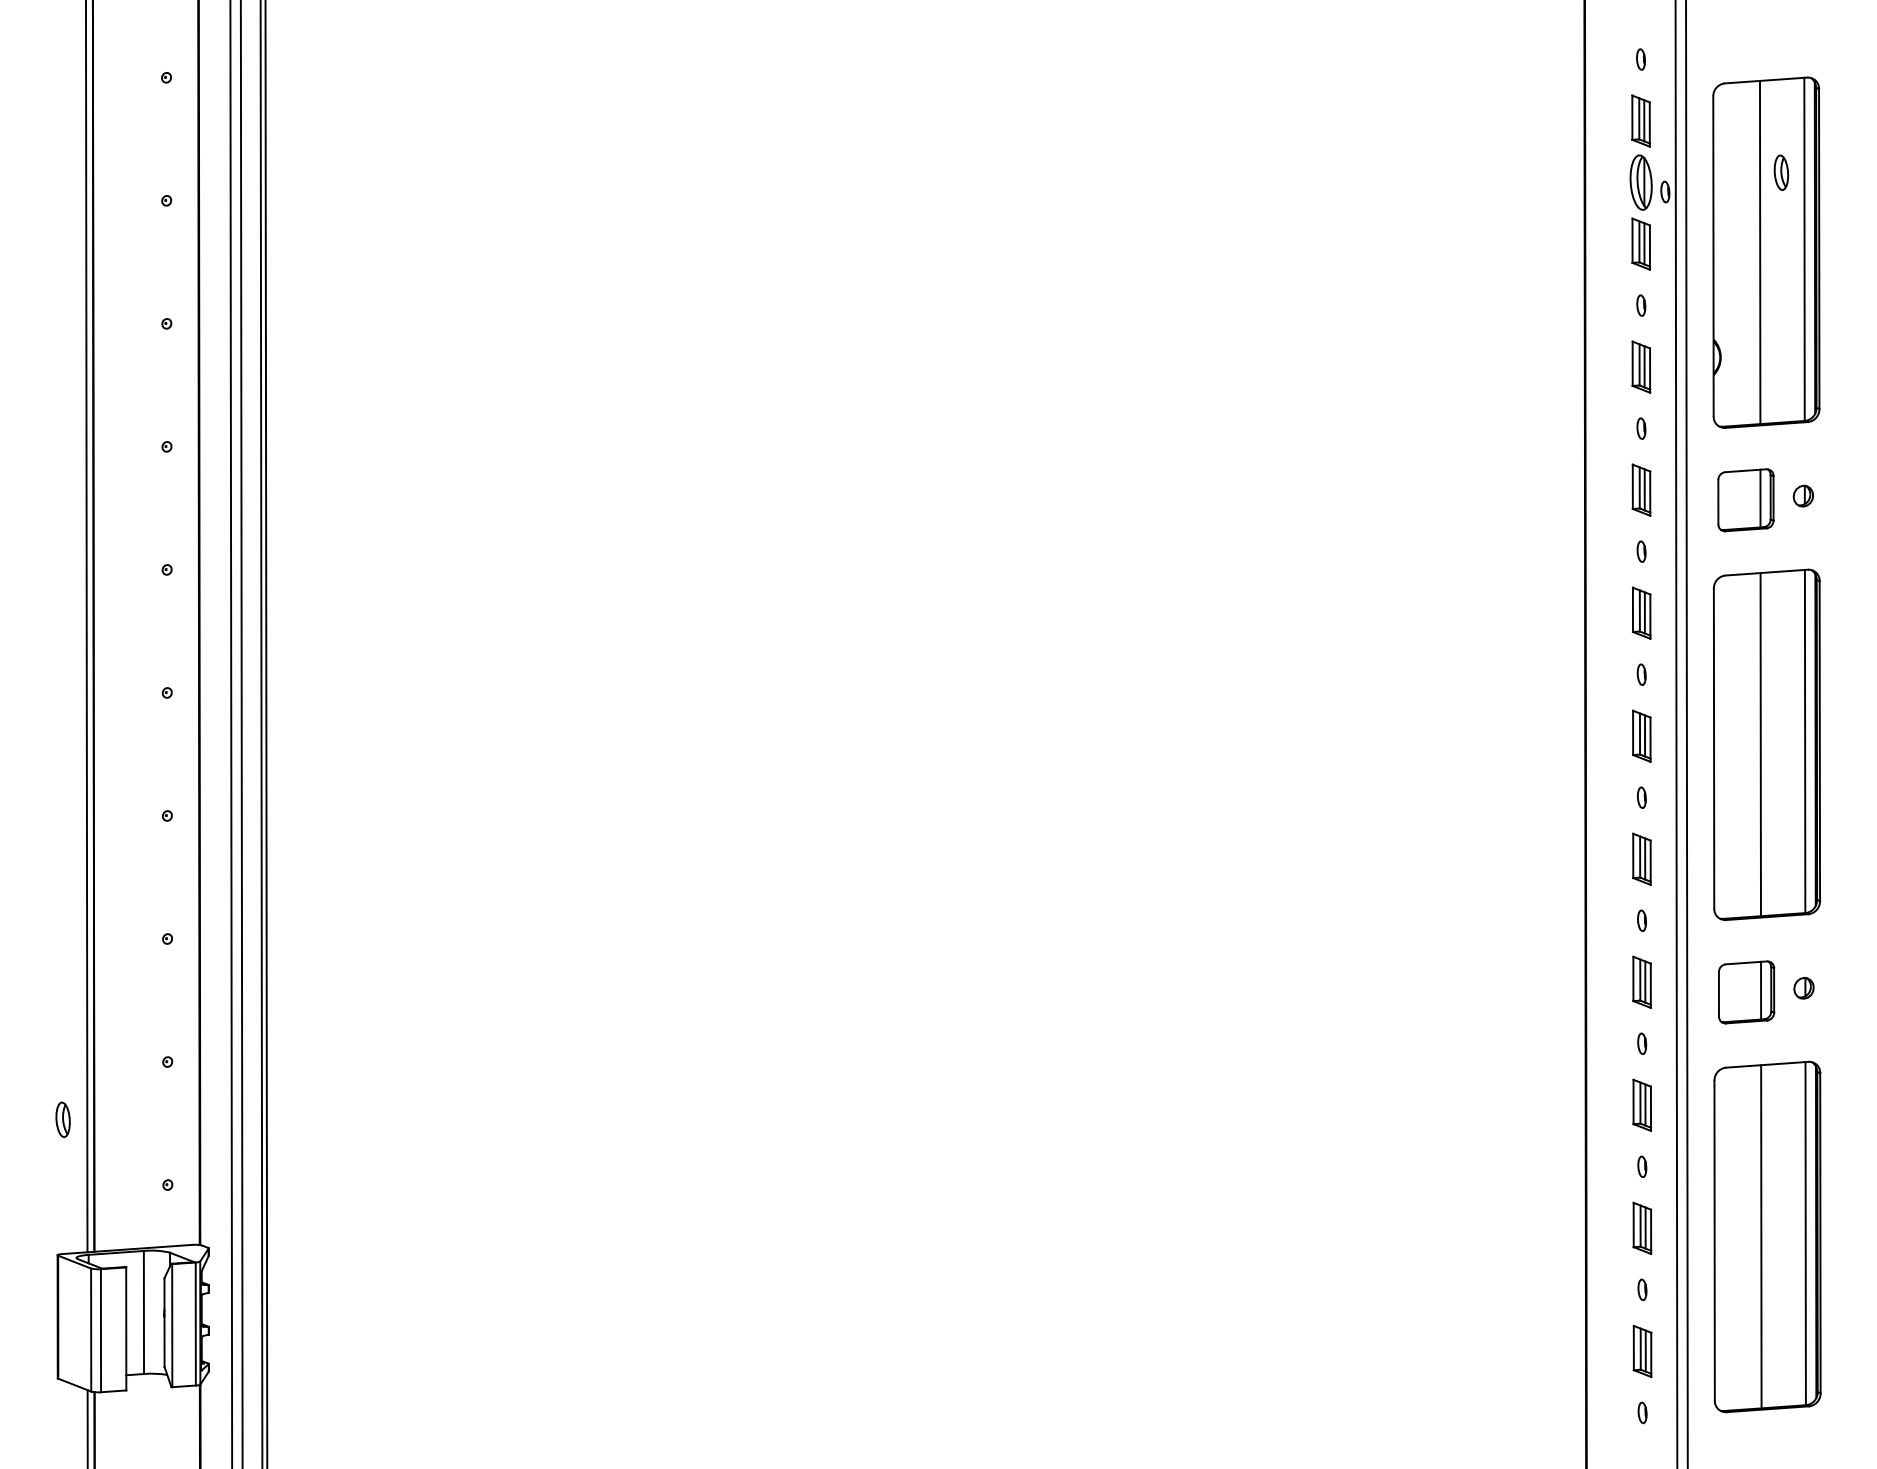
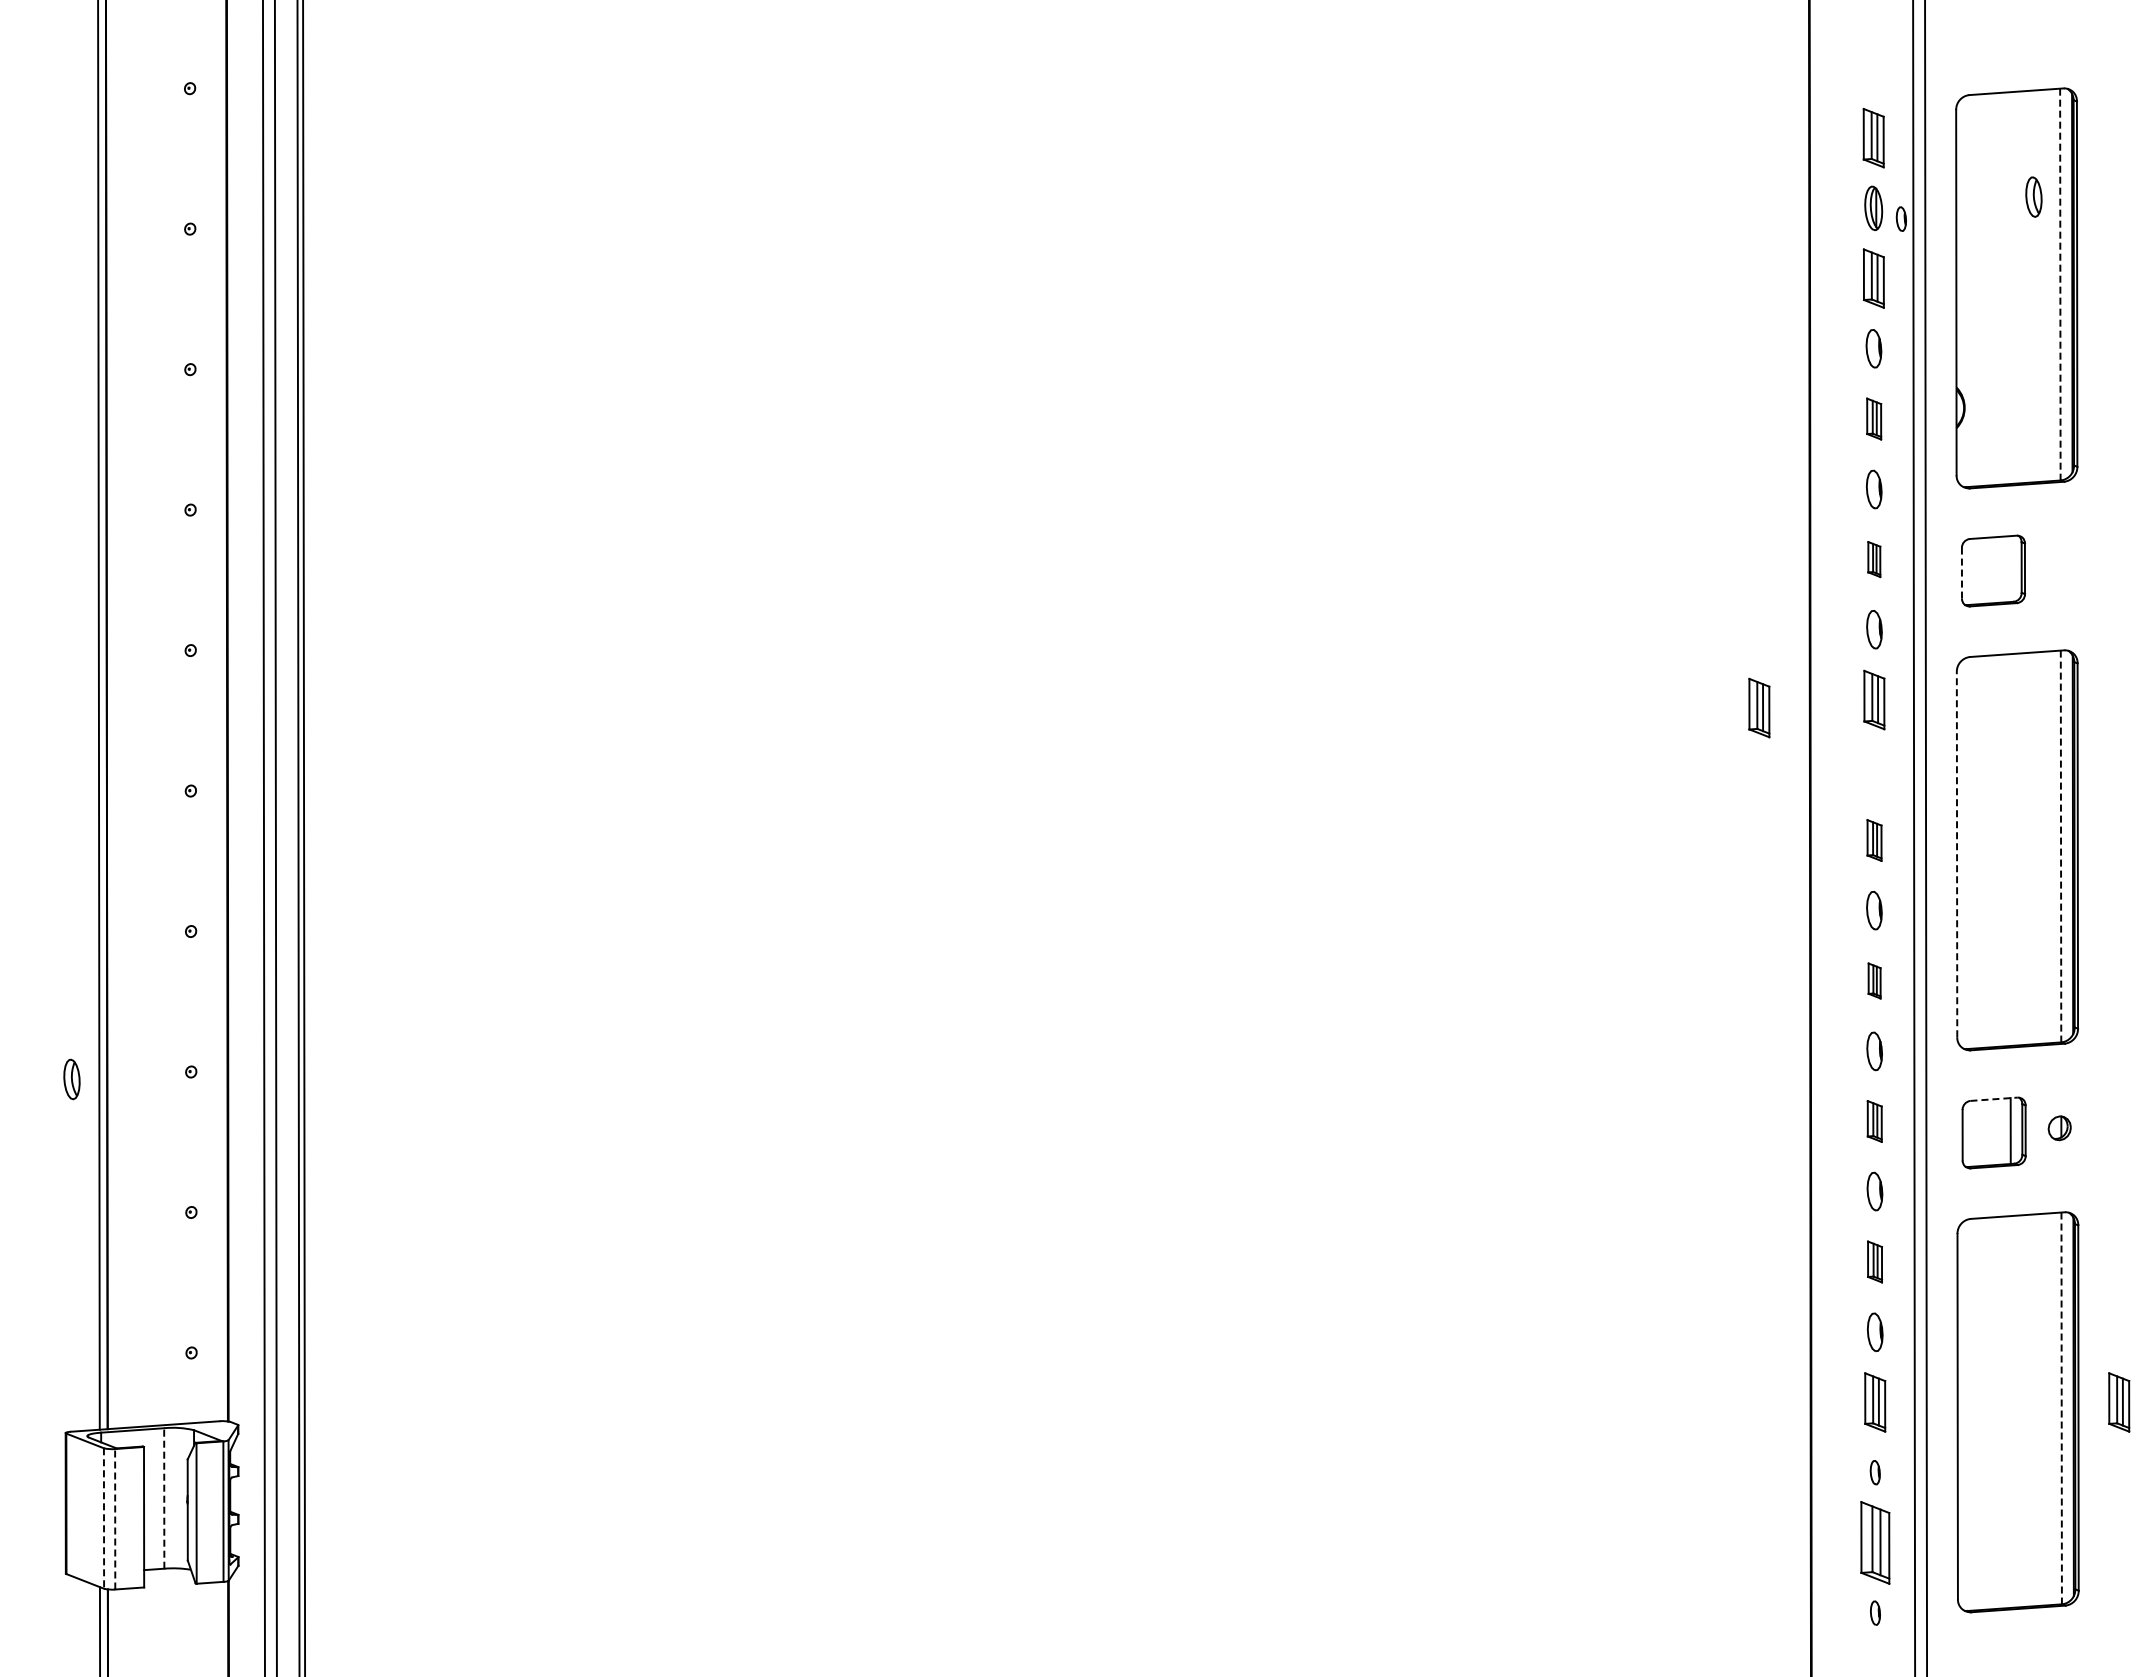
part: (1640, 59) -> (1873, 67), removed
part: (1640, 182) -> (1873, 208), size x0.7
line: (1804, 249) -> (2060, 284), solid -> dashed
line: (1760, 252) -> (2009, 288), removed
part: (1640, 305) -> (1873, 348), size x1.6
part: (1641, 366) -> (1874, 418), size x0.7
part: (1640, 427) -> (1873, 488), size x1.6
part: (1641, 490) -> (1874, 559), size x0.6
part: (1803, 496) -> (2059, 566), removed
line: (1760, 498) -> (2010, 569), removed
line: (1717, 501) -> (1961, 572), solid -> dashed
part: (1640, 551) -> (1873, 629), size x1.6
part: (1541, 619) -> (1759, 707), added
part: (1641, 674) -> (1874, 769), removed
part: (1641, 736) -> (1874, 840), size x0.7
line: (1805, 741) -> (2061, 846), solid -> dashed
line: (1760, 744) -> (2010, 849), removed
line: (1714, 748) -> (1957, 854), solid -> dashed
part: (1641, 797) -> (1874, 910), size x1.6
part: (1641, 858) -> (1874, 980), size x0.6
part: (1641, 920) -> (1874, 1050), size x1.6
line: (1746, 963) -> (1994, 1099), solid -> dashed
part: (1641, 982) -> (1874, 1121), size x0.7
part: (1641, 1043) -> (1874, 1191), size x1.6
part: (1641, 1104) -> (1874, 1261), size x0.7
part: (62, 1119) -> (71, 1079), moved
part: (1641, 1166) -> (1874, 1331), size x1.6
part: (1856, 1228) -> (2119, 1402), added
line: (1805, 1233) -> (2061, 1408), solid -> dashed
line: (1760, 1236) -> (2010, 1411), removed
line: (144, 1311) -> (164, 1497), solid -> dashed
line: (91, 1330) -> (104, 1519), solid -> dashed
line: (101, 1330) -> (115, 1518), solid -> dashed
part: (1642, 1351) -> (1875, 1542), size x1.4

